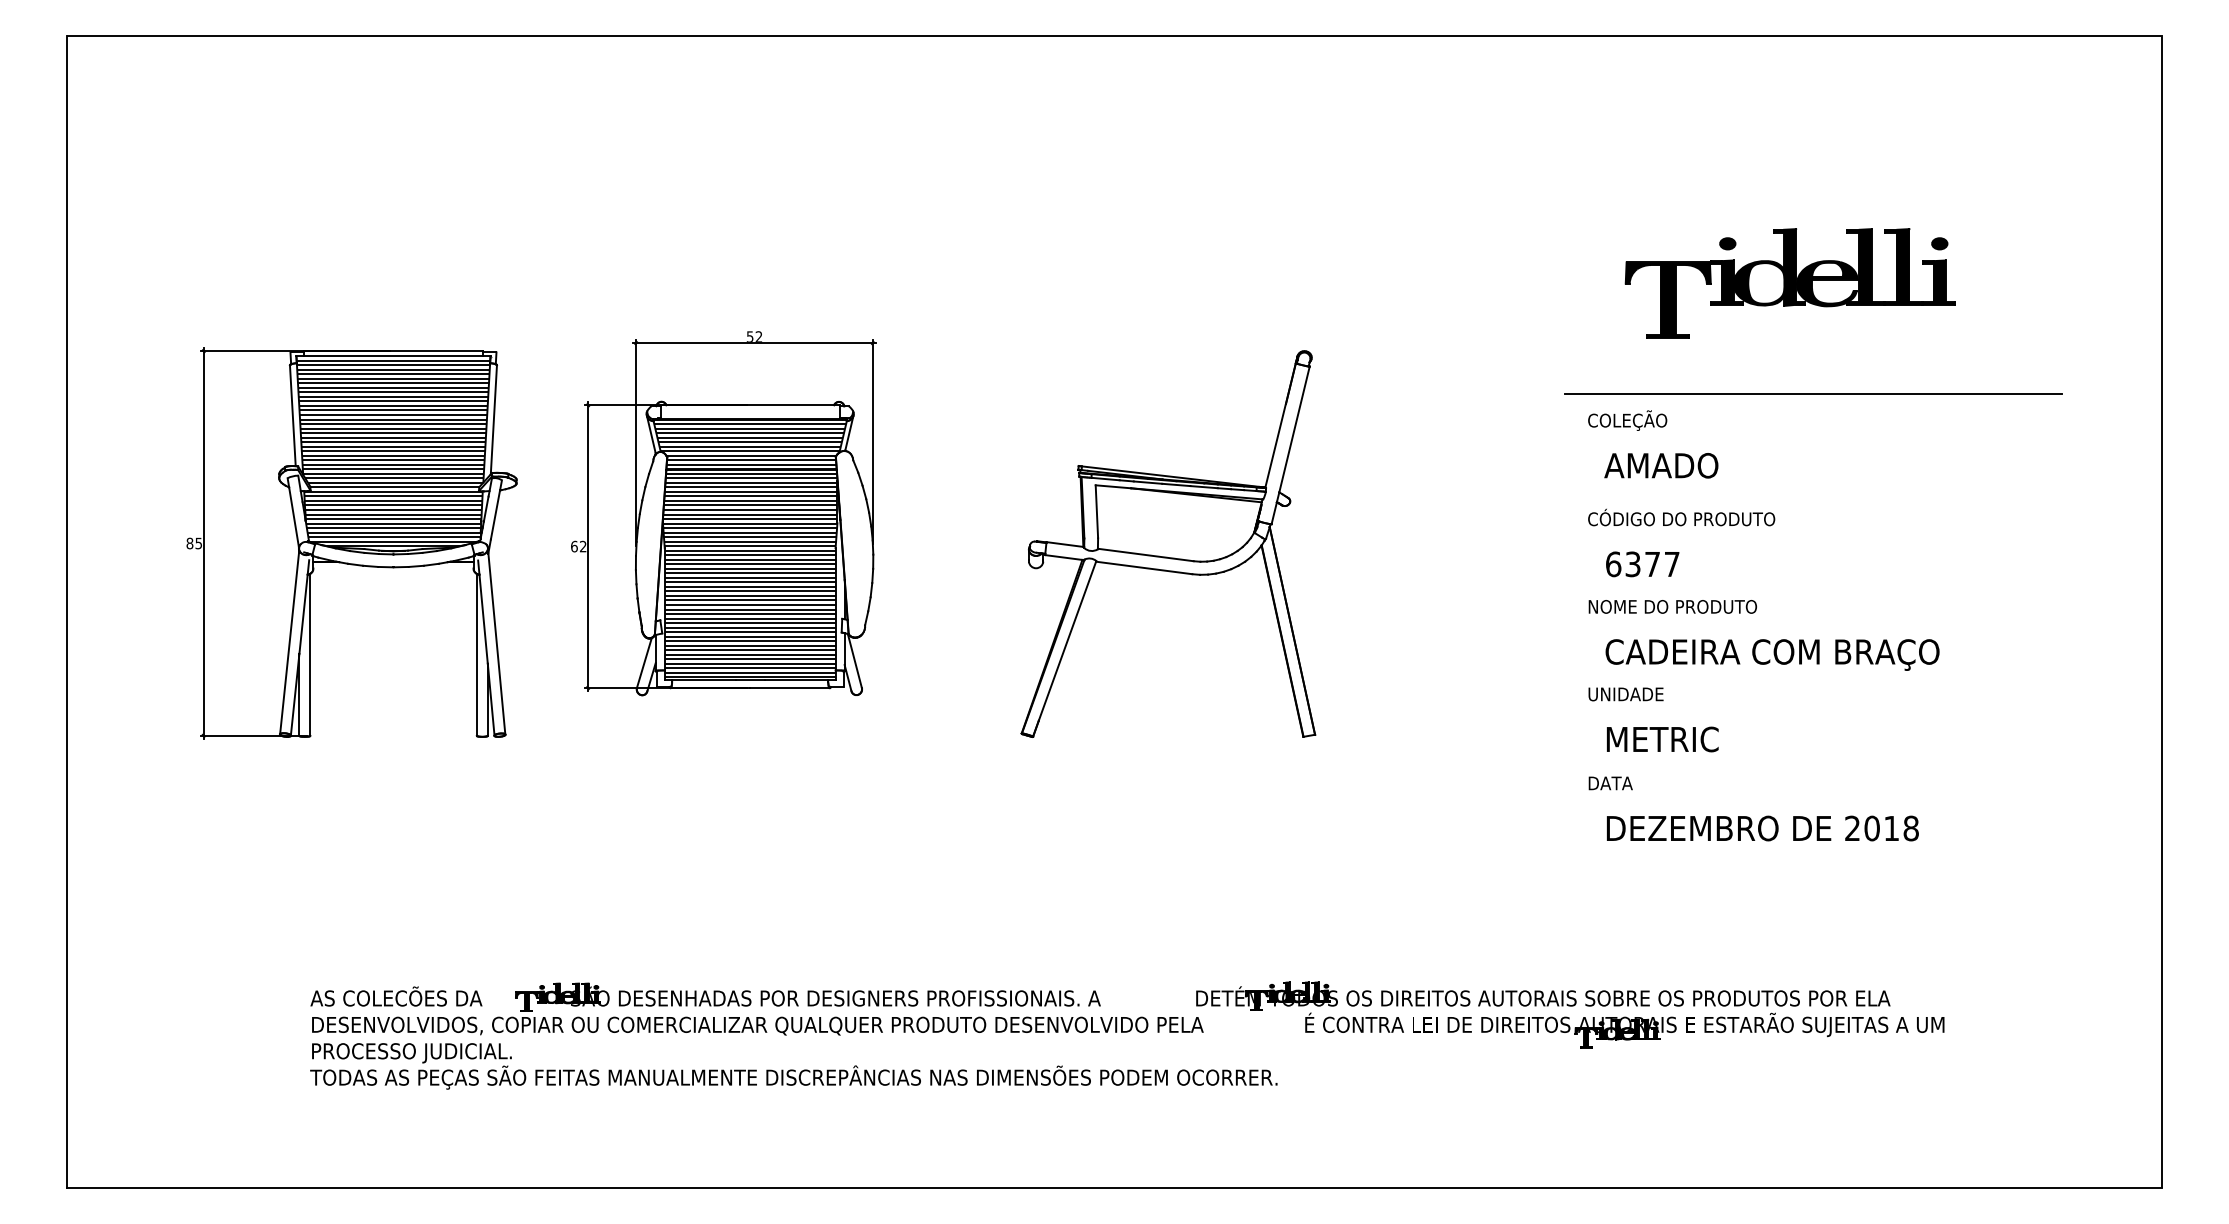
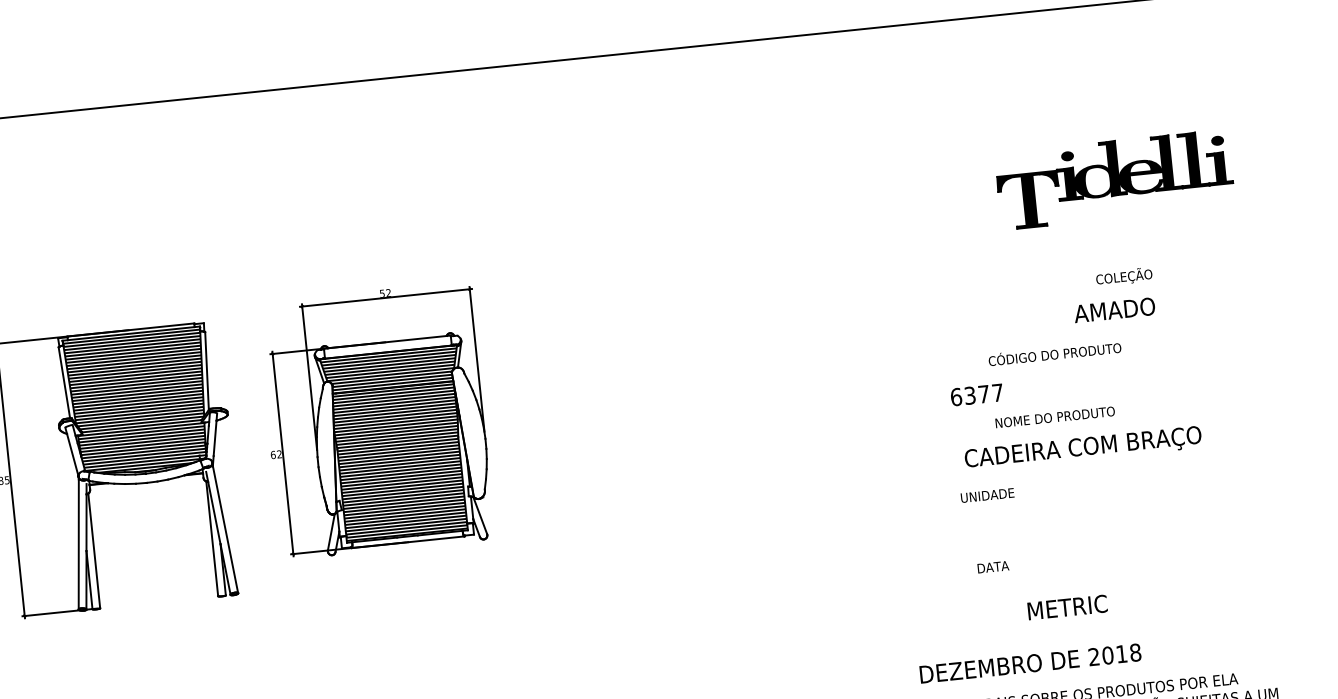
line: (1813, 394) -> (1139, 256), removed
text: (1627, 420) -> (1124, 276), moved
text: (1661, 465) -> (1114, 310), moved
part: (1168, 543) -> (693, 409), removed
text: (1642, 564) -> (976, 395), moved
text: (1772, 654) -> (1083, 448), moved
text: (1625, 694) -> (987, 495), moved
text: (1662, 739) -> (1067, 607), moved
text: (1610, 783) -> (993, 567), moved
text: (1762, 828) -> (1030, 663), moved

